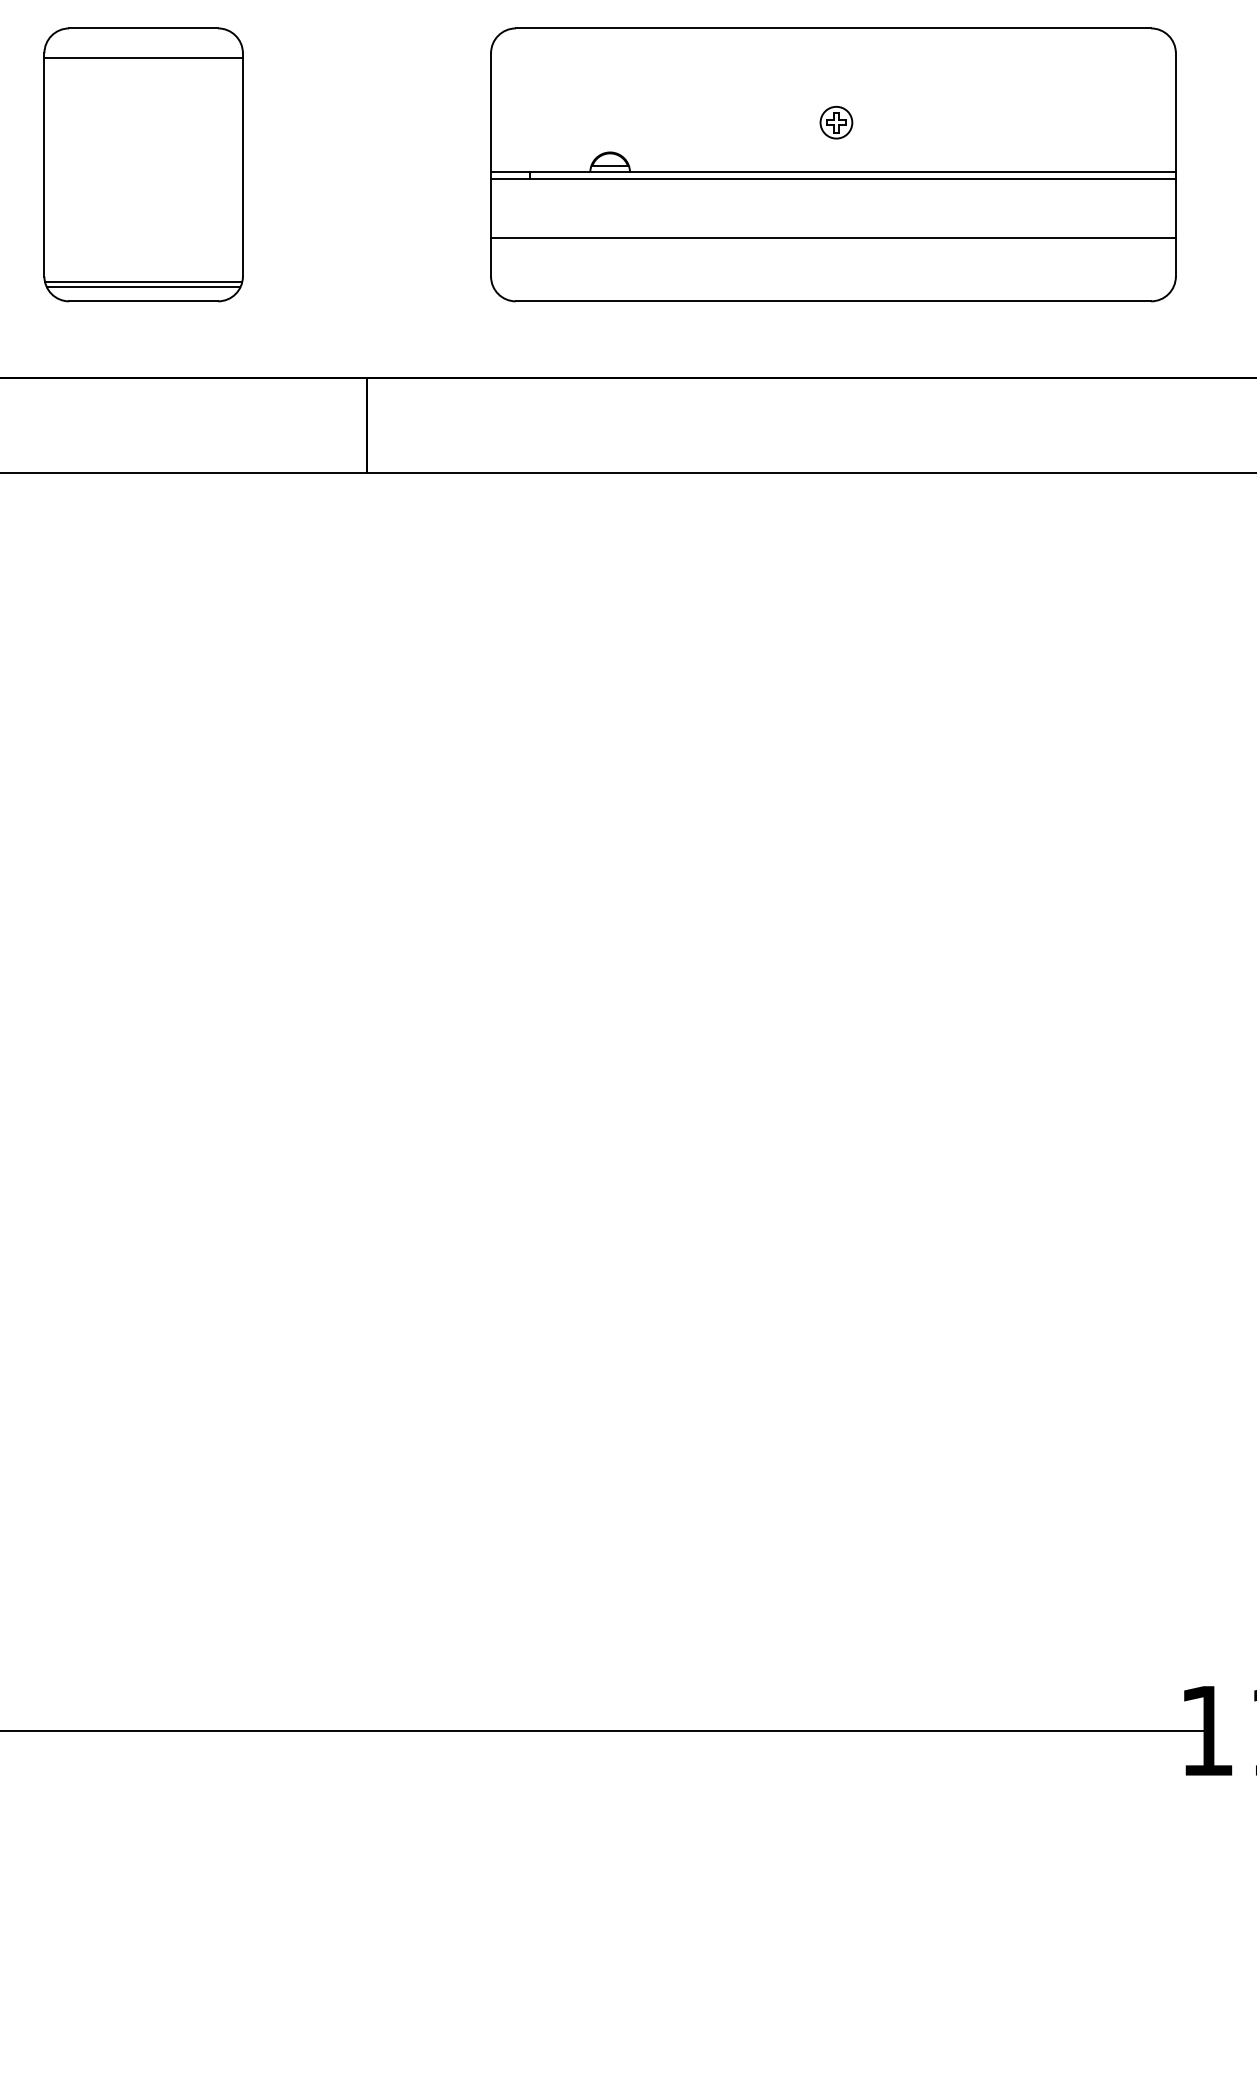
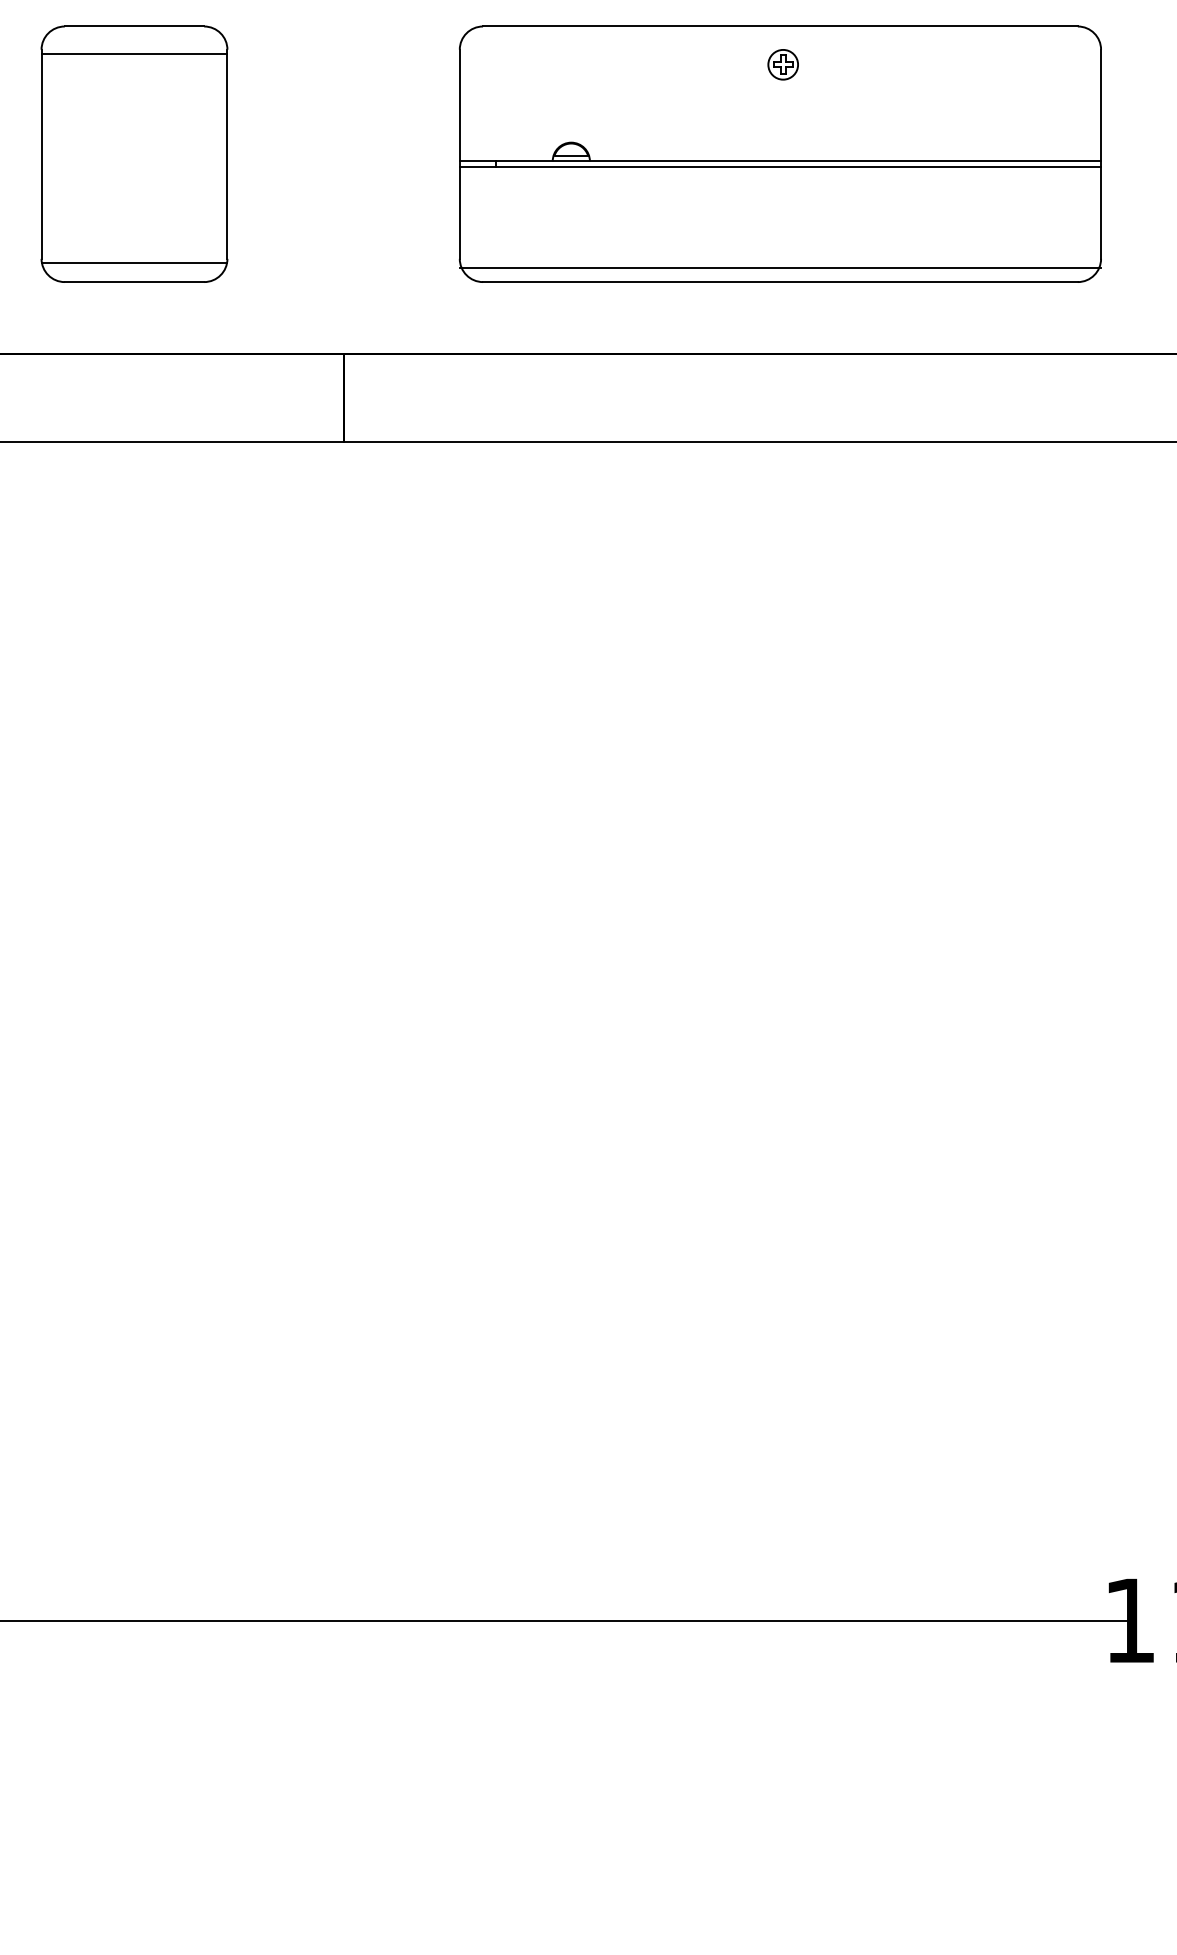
part: (835, 122) -> (782, 64), moved
line: (833, 237) -> (780, 267), moved
line: (143, 287) -> (134, 269), removed

